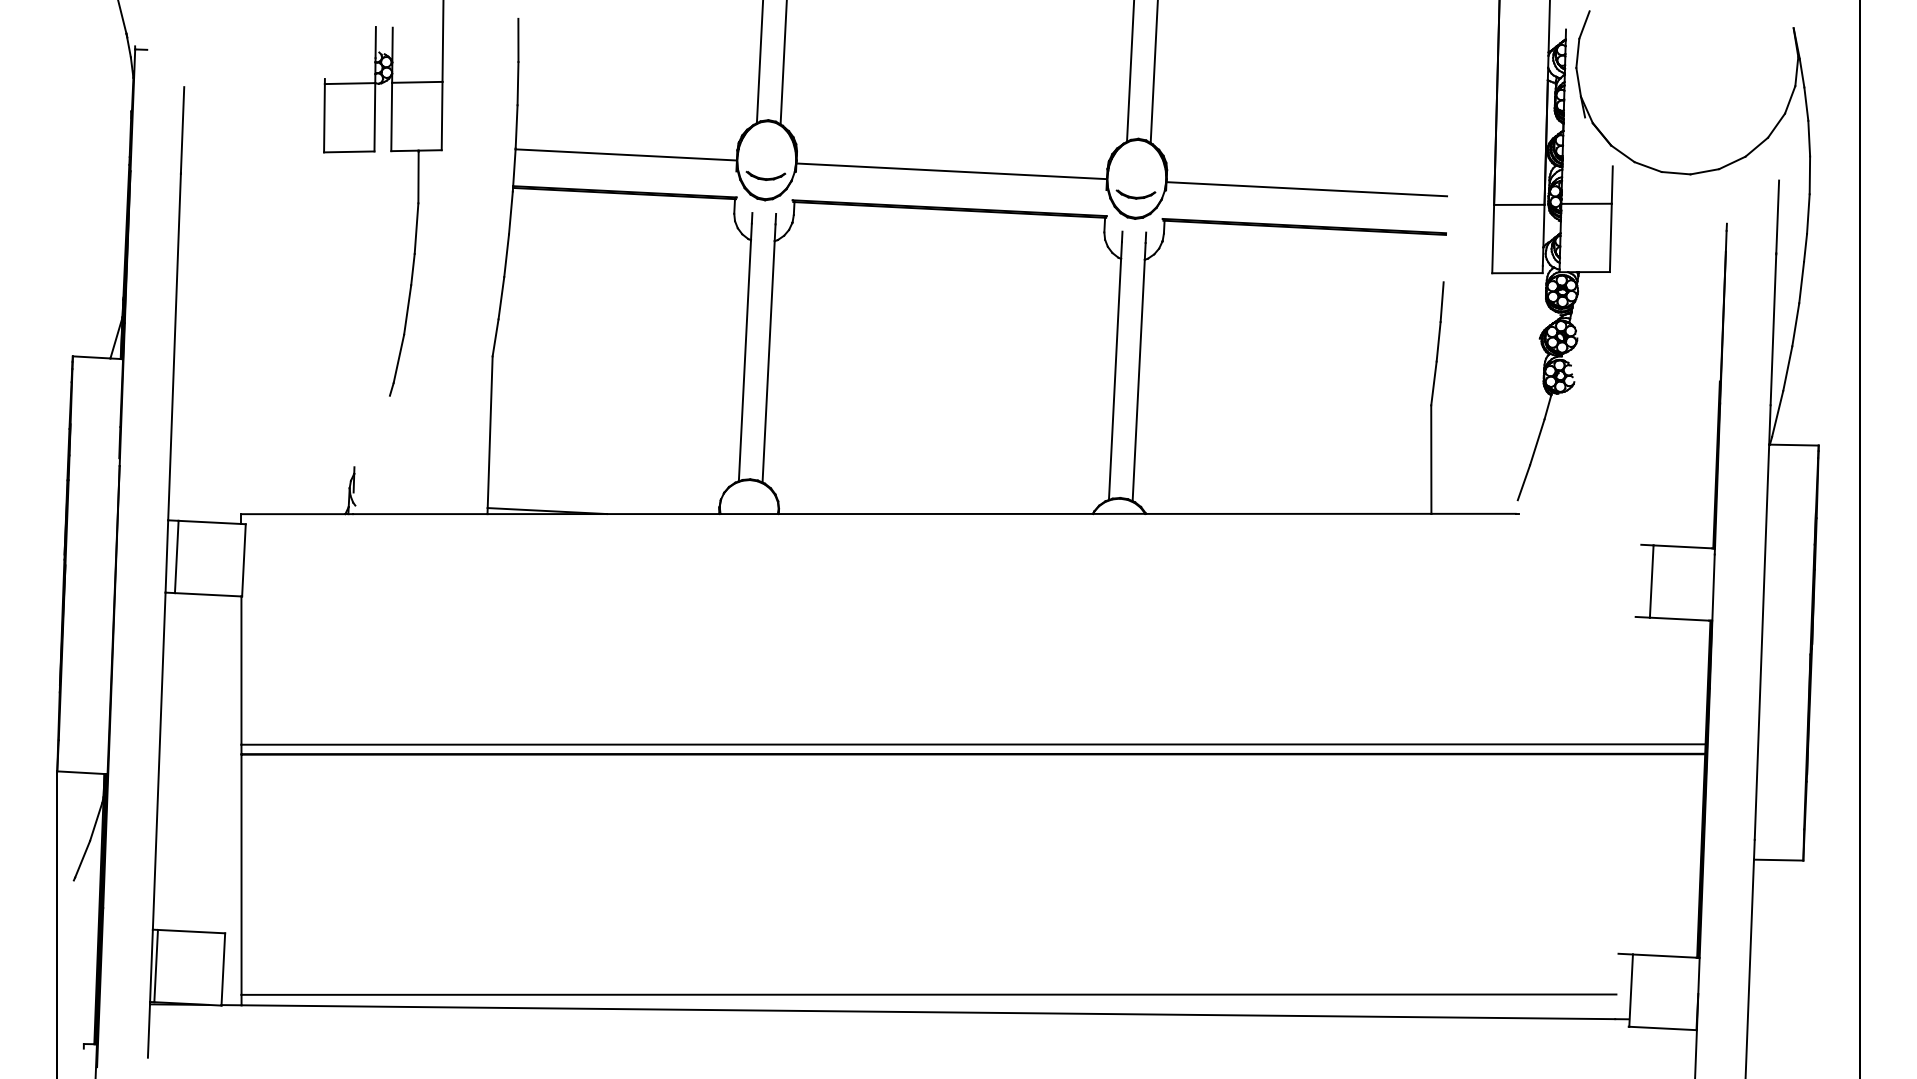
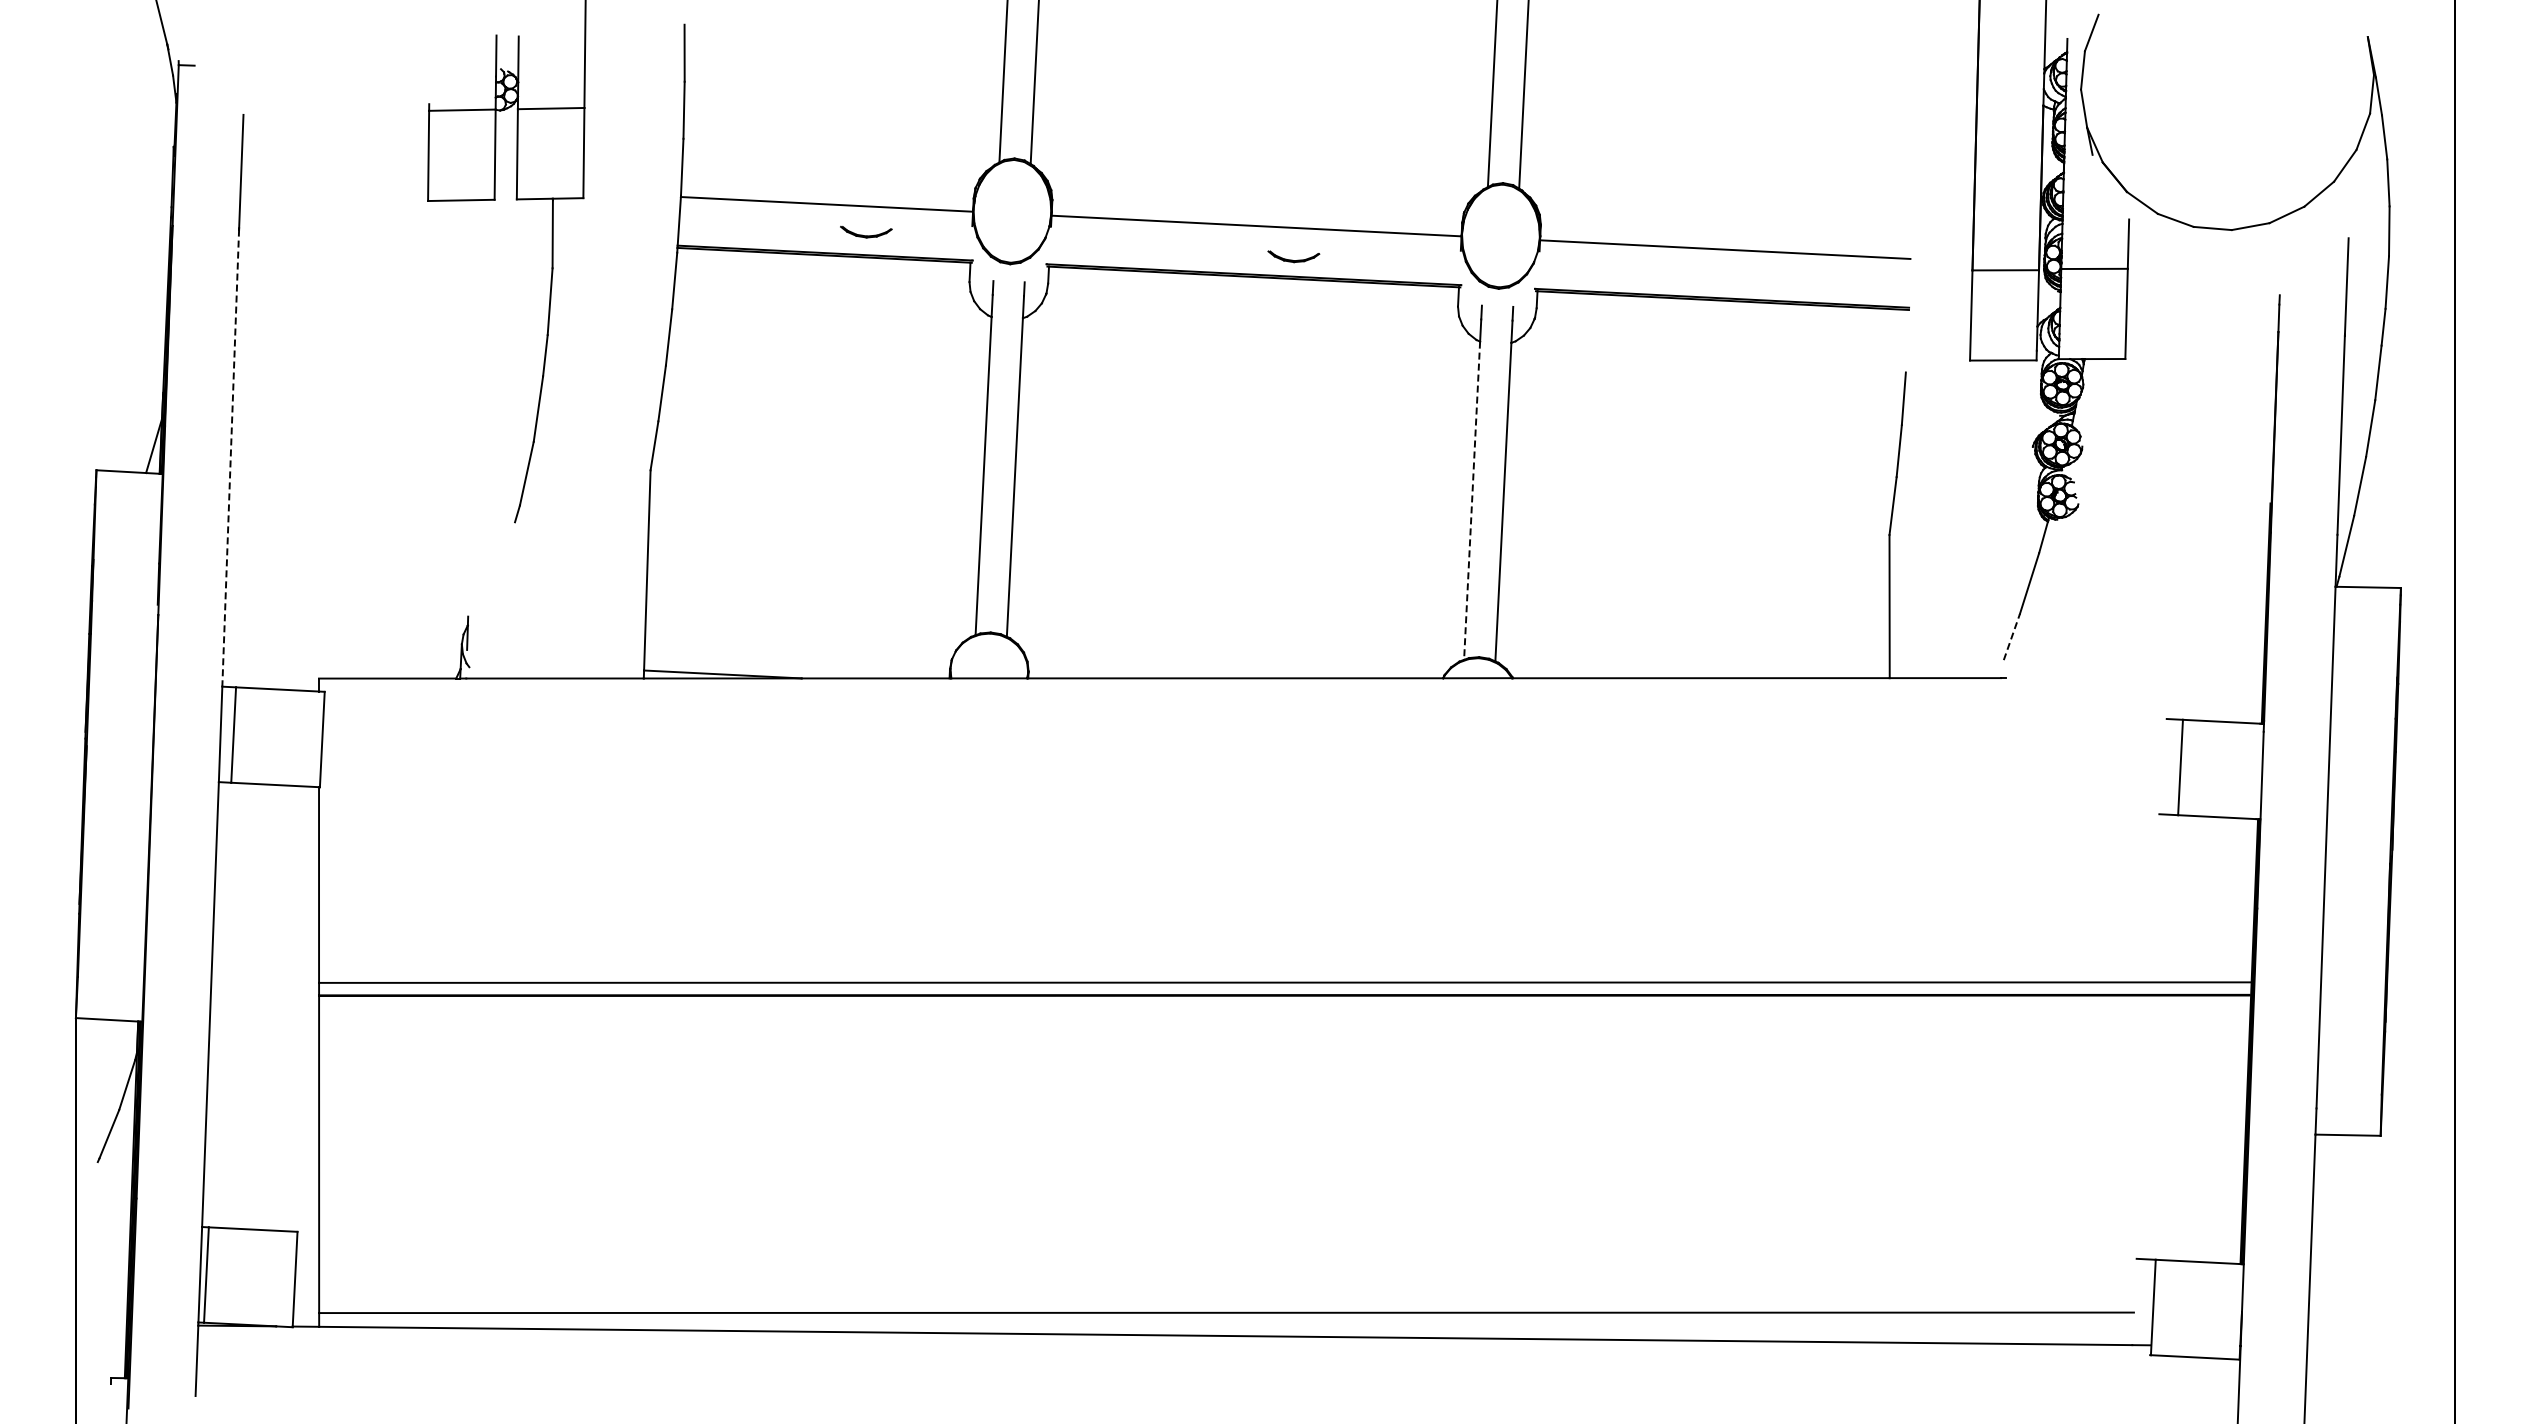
part: (766, 175) -> (866, 231), moved
part: (1135, 194) -> (1293, 256), moved
line: (174, 347) -> (230, 458), solid -> dashed
line: (1115, 380) -> (1472, 501), solid -> dashed
line: (1524, 482) -> (2012, 636), solid -> dashed

